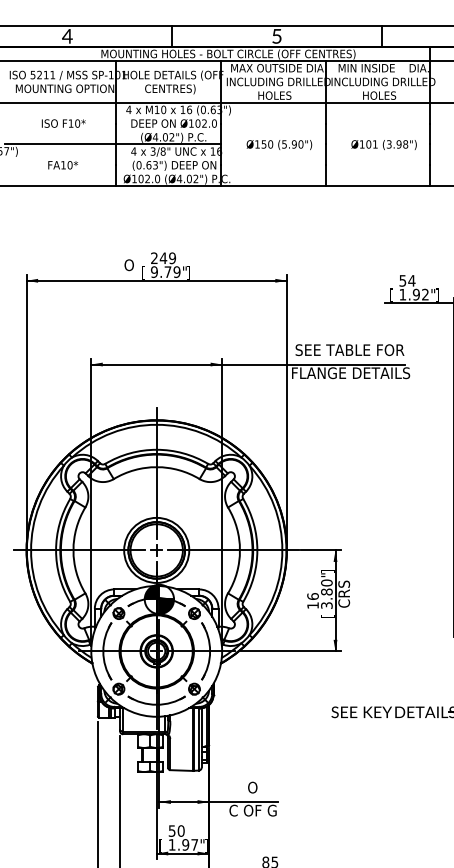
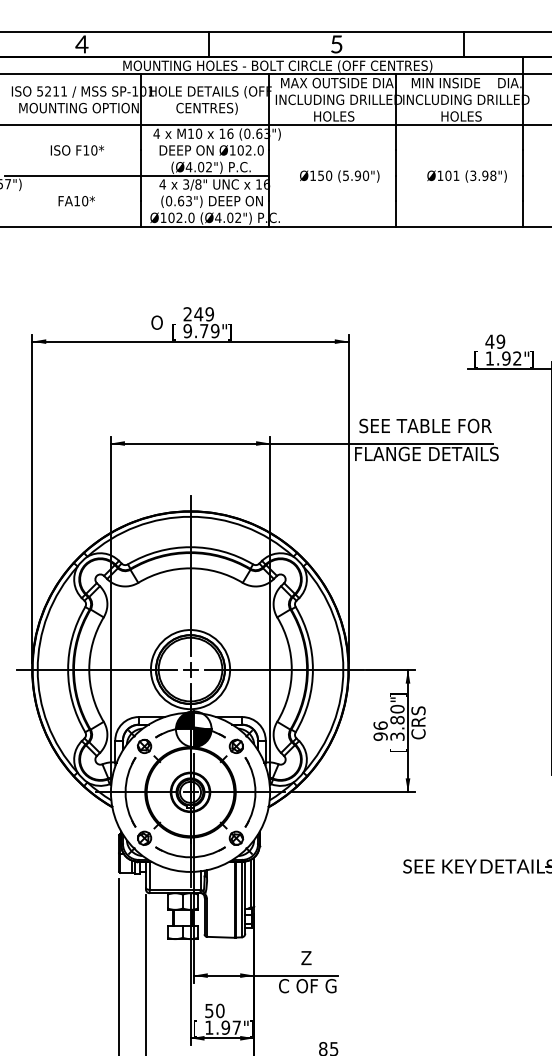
text: (407, 280) -> (495, 341), 54 -> 49
text: (312, 605) -> (380, 736), 16 -> 96
text: (252, 787) -> (307, 957), O -> Z

